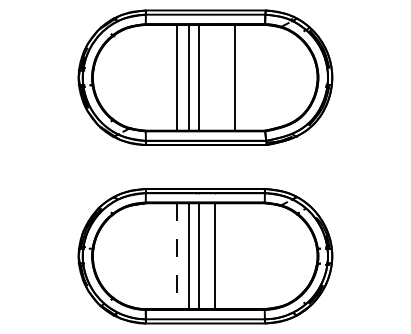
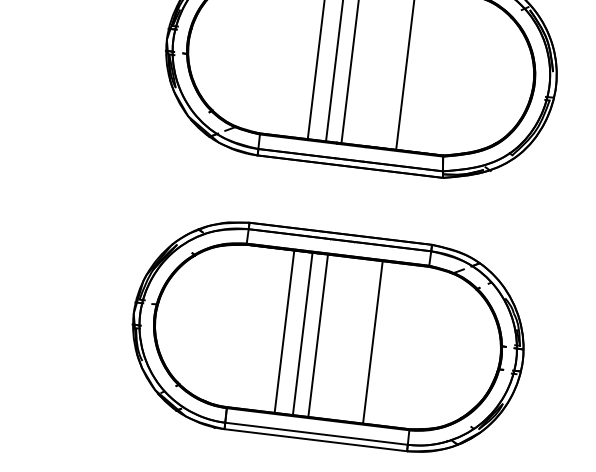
line: (176, 256) -> (283, 332), dashed -> solid
line: (214, 256) -> (372, 342), moved

